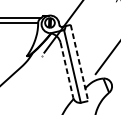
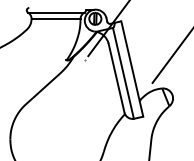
line: (79, 63) -> (132, 69), dashed -> solid
line: (66, 70) -> (116, 78), dashed -> solid

